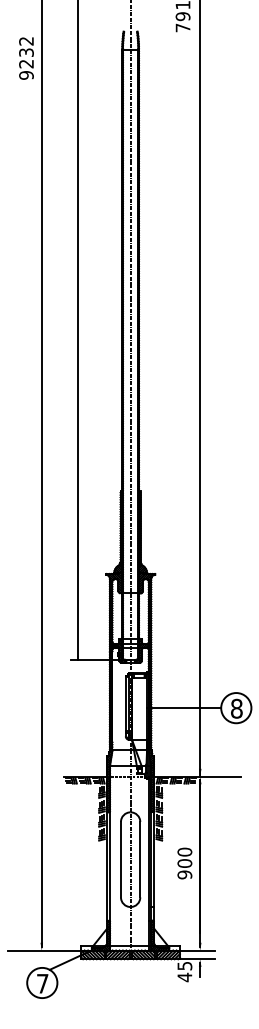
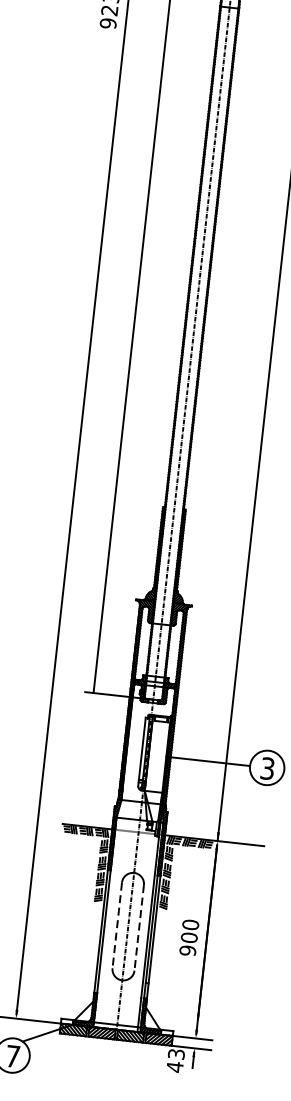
text: (236, 708) -> (267, 768), 8 -> 3
line: (120, 859) -> (116, 925), solid -> dashed
line: (140, 859) -> (139, 927), solid -> dashed
text: (184, 965) -> (176, 1053), 45 -> 43

